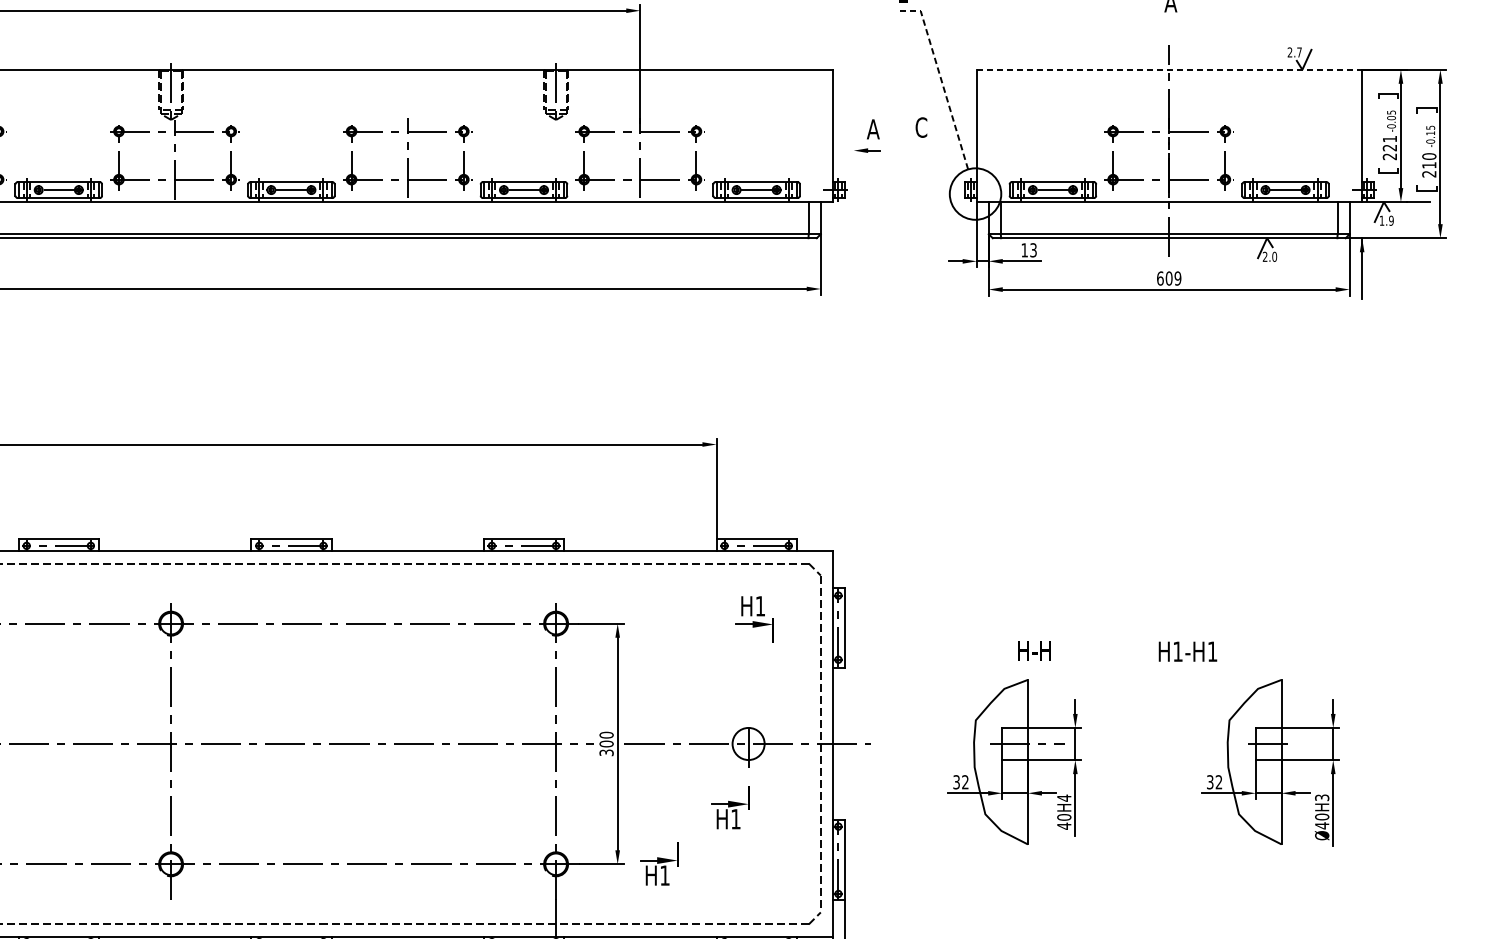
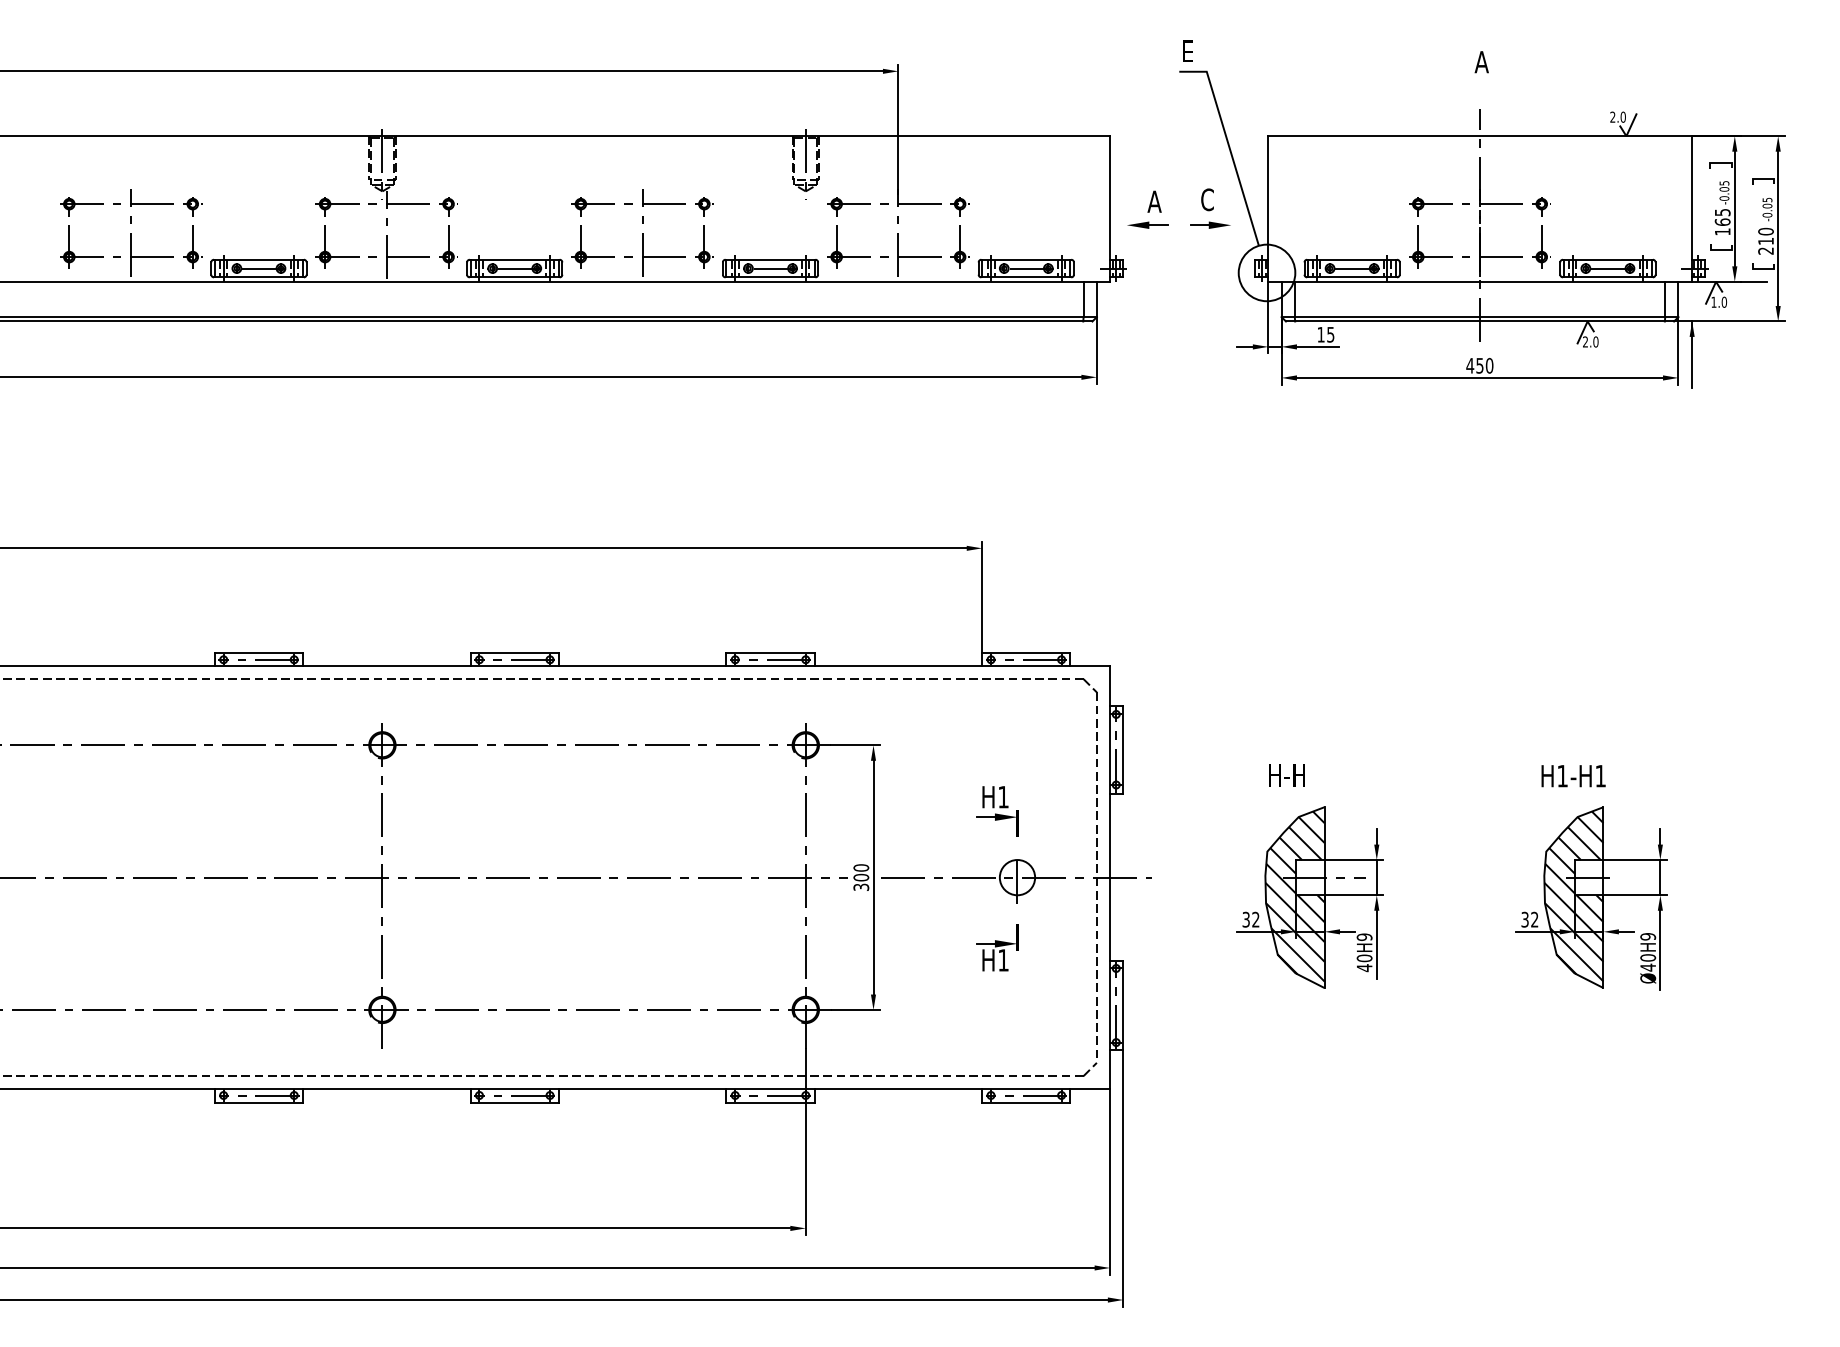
text: (1298, 51) -> (1622, 116), 2.7 -> 2.0
line: (1169, 70) -> (1480, 136), dashed -> solid
line: (940, 77) -> (1228, 144), dashed -> solid
text: (1430, 132) -> (1767, 205), -0.15 -> -0.05
text: (1389, 148) -> (1722, 222), 221 -> 165
part: (866, 150) -> (1147, 224), size x1.43
part: (924, 150) -> (1210, 224), added
text: (1390, 220) -> (1723, 302), 1.9 -> 1.0
text: (1033, 249) -> (1330, 333), 13 -> 15
text: (1168, 278) -> (1479, 365), 609 -> 450
part: (754, 619) -> (997, 811), moved
text: (1034, 651) -> (1286, 775), moved
text: (1187, 652) -> (1573, 776), moved
hatch: (1000, 761) -> (1294, 896), added
hatch: (1254, 761) -> (1573, 896), added
text: (1321, 797) -> (1647, 936), Ø40H3 -> Ø40H9
text: (1064, 798) -> (1364, 937), 40H4 -> 40H9
part: (659, 863) -> (919, 1009), removed

